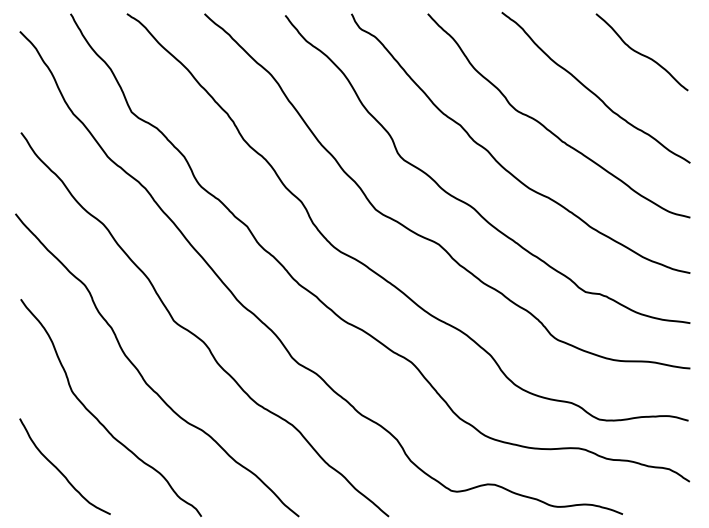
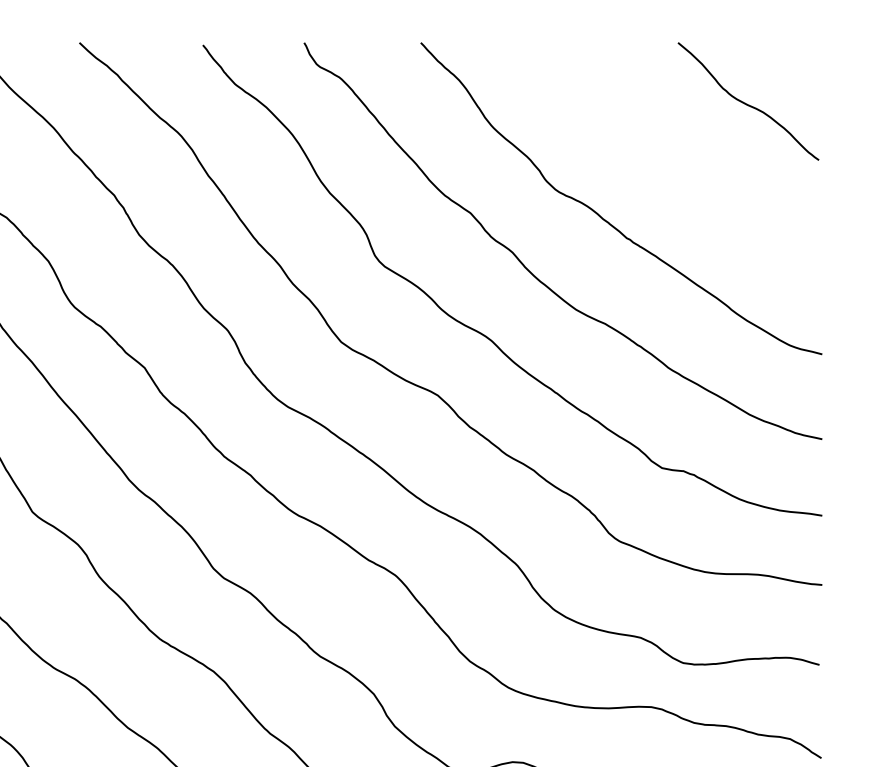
curve: (591, 90) -> (671, 159), removed

